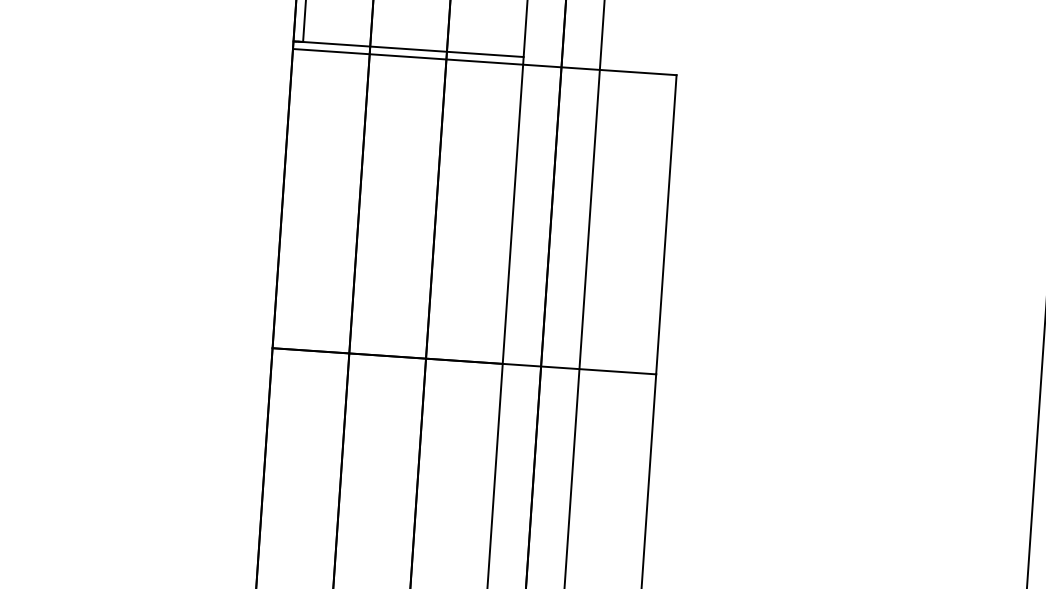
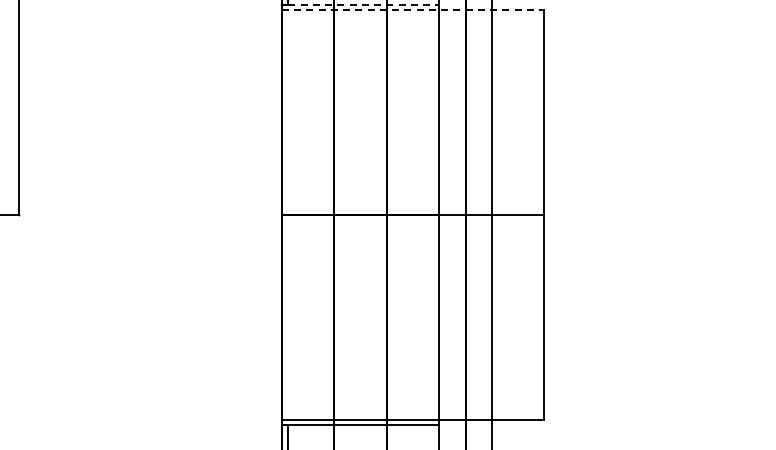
line: (414, 49) -> (364, 4), solid -> dashed
line: (485, 62) -> (413, 10), solid -> dashed

